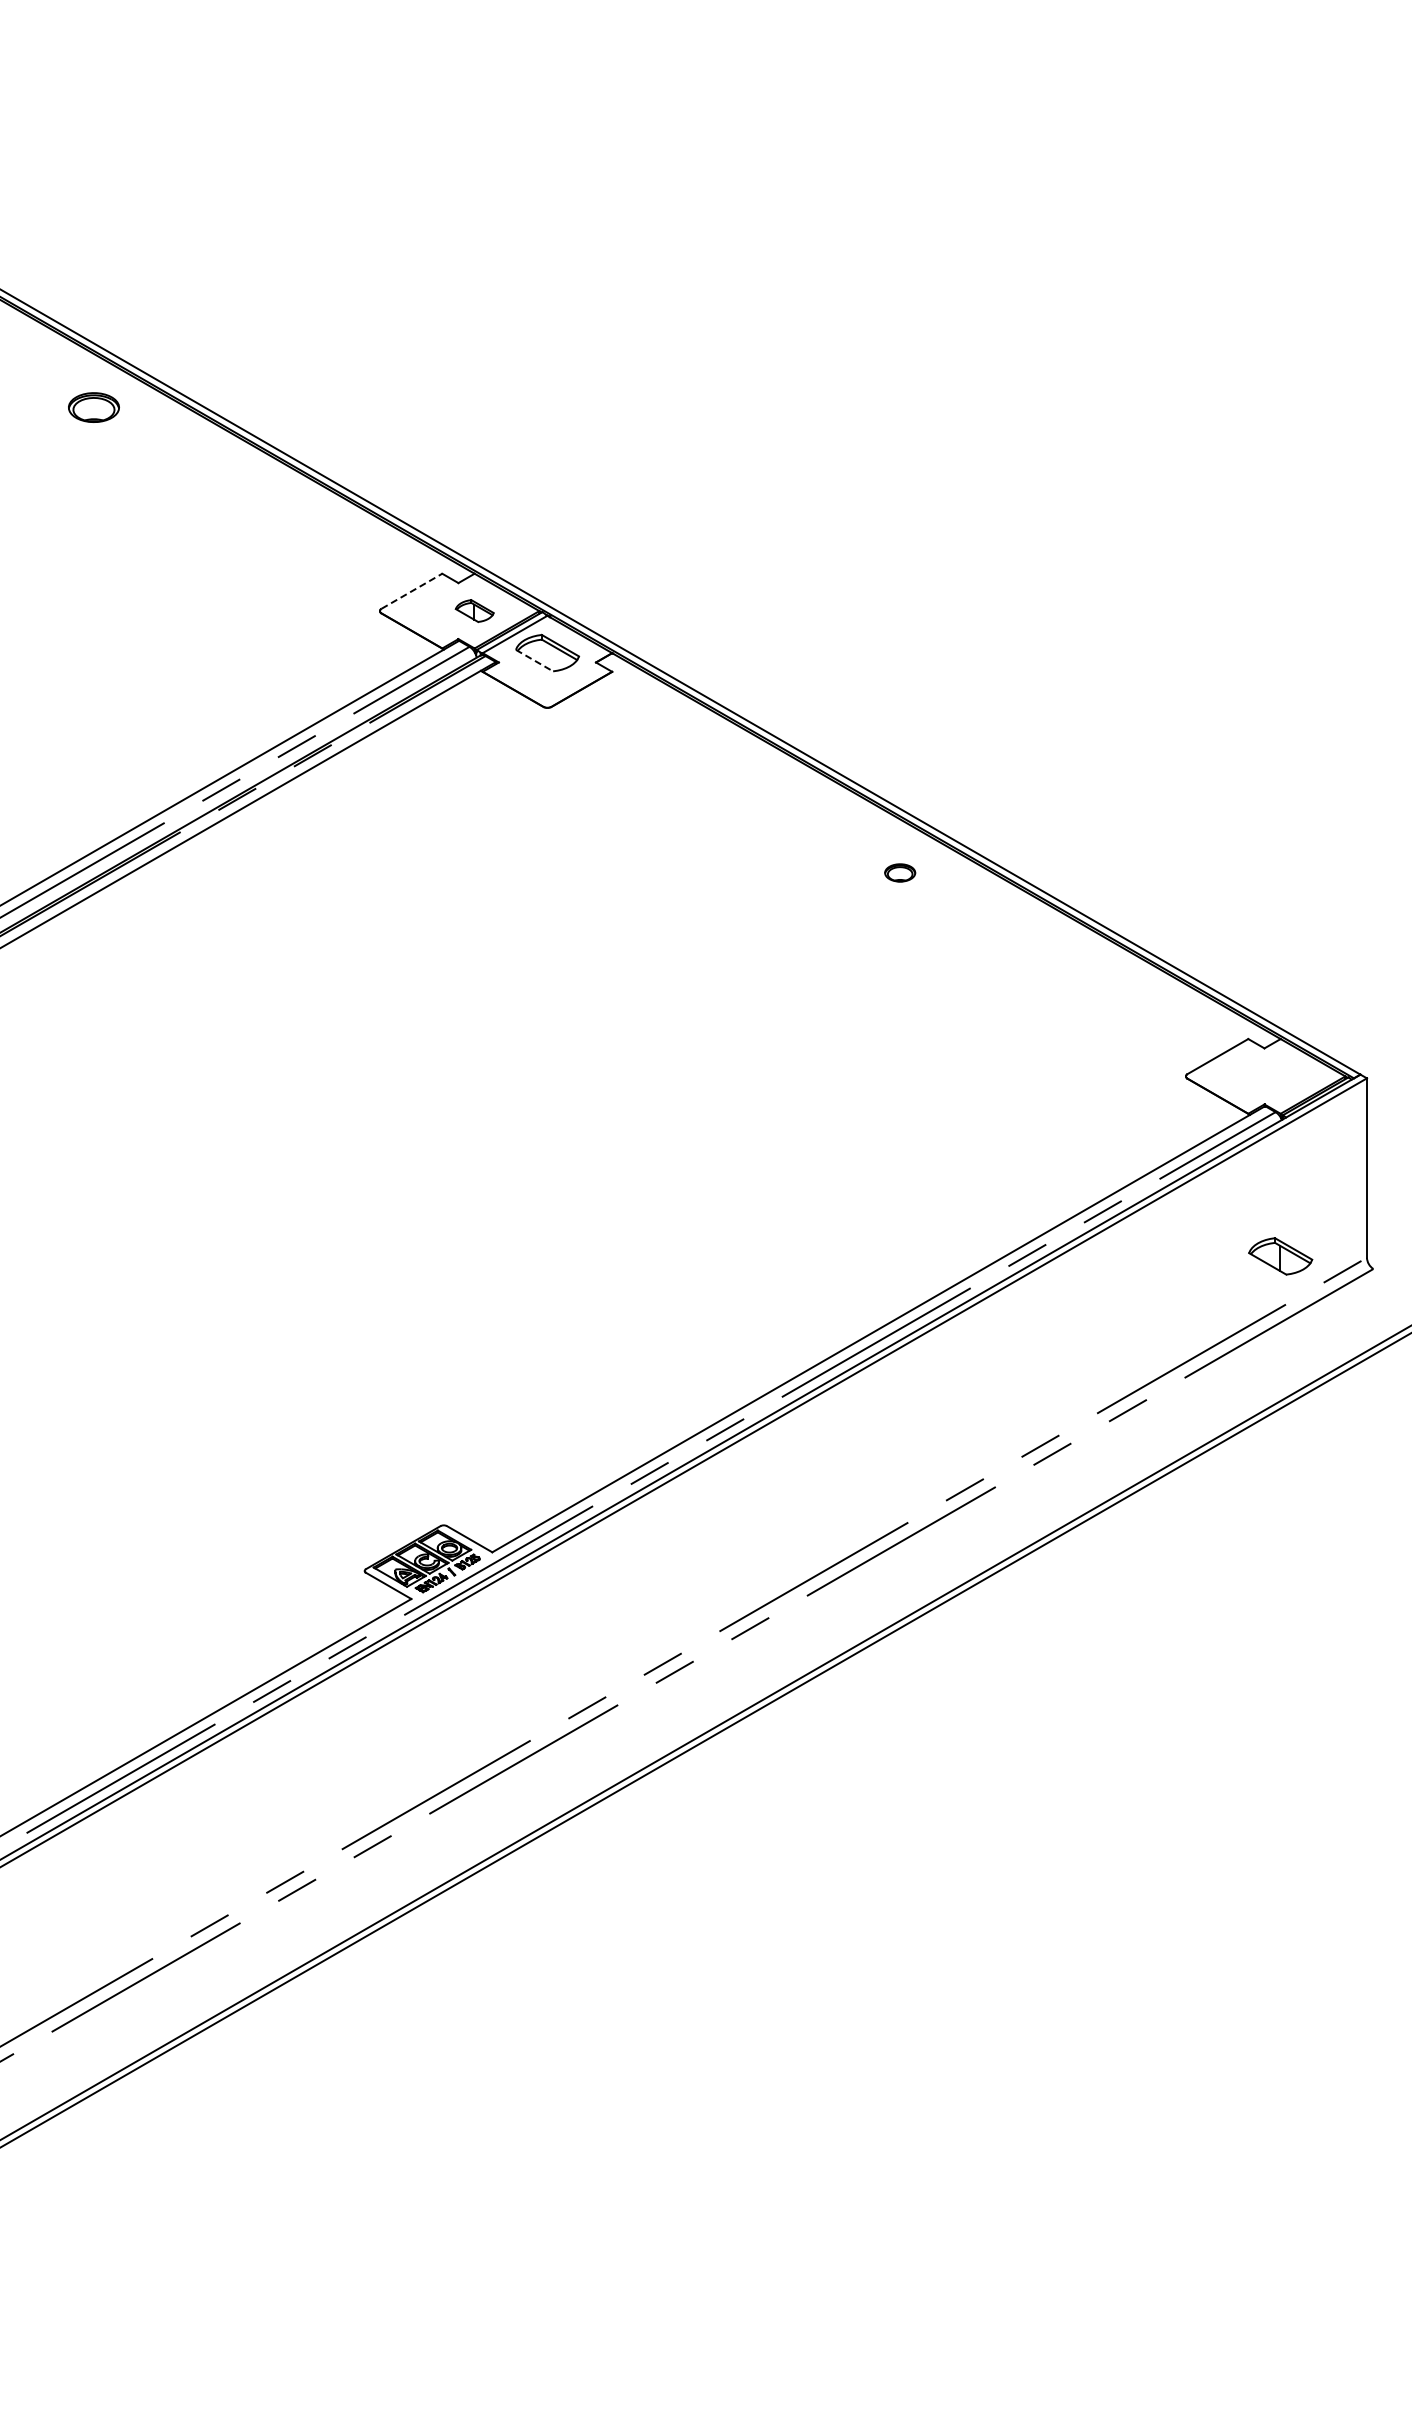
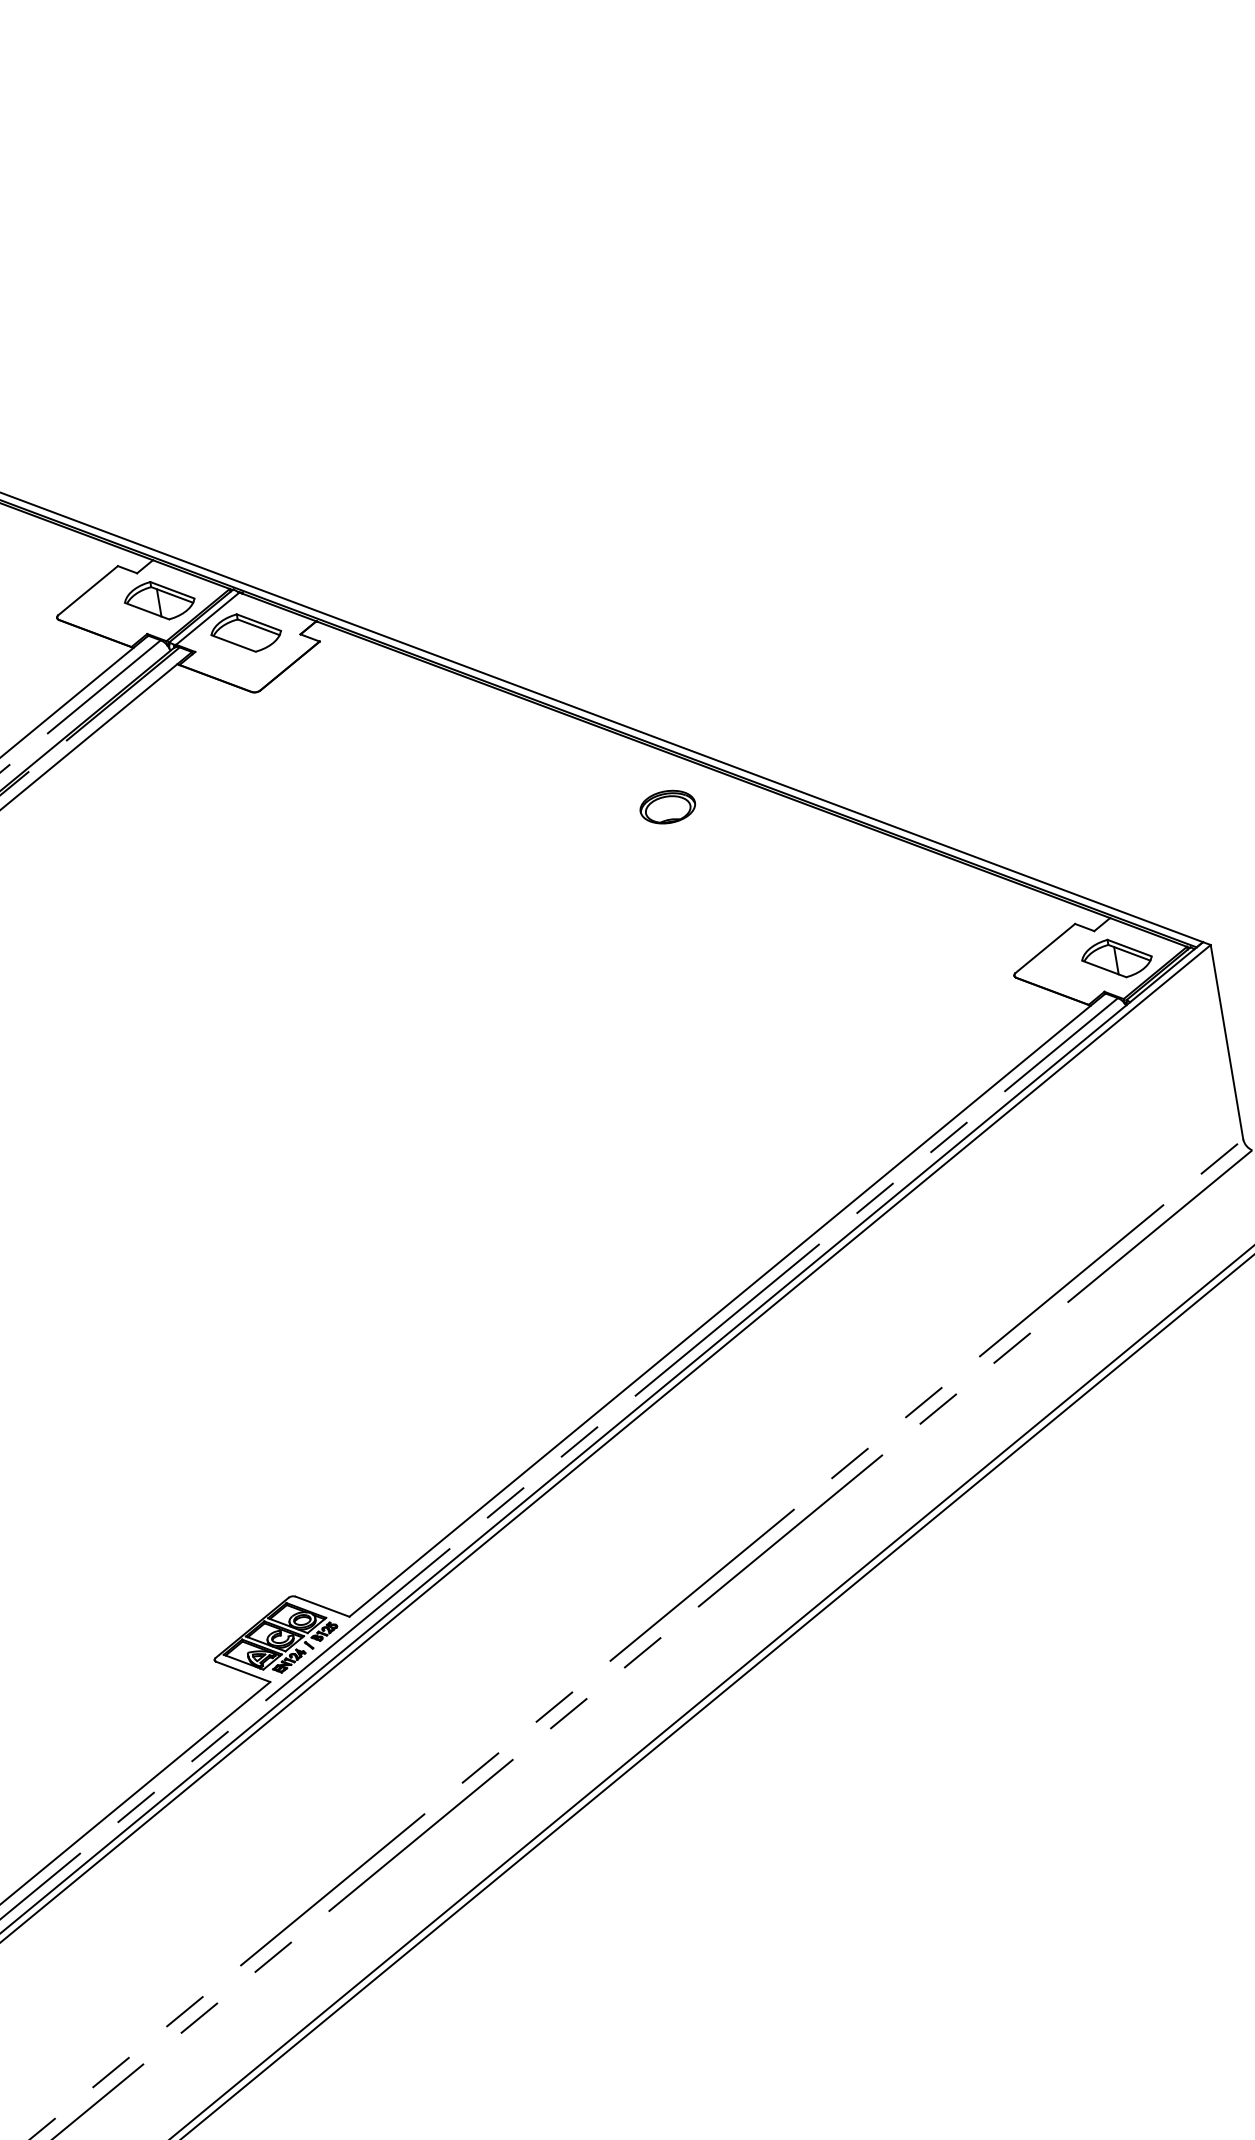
line: (412, 591) -> (88, 590), dashed -> solid
part: (474, 610) -> (159, 600), size x1.67
line: (534, 660) -> (233, 643), dashed -> solid
part: (900, 872) -> (668, 806), size x1.67
part: (1280, 1256) -> (1116, 958), moved

